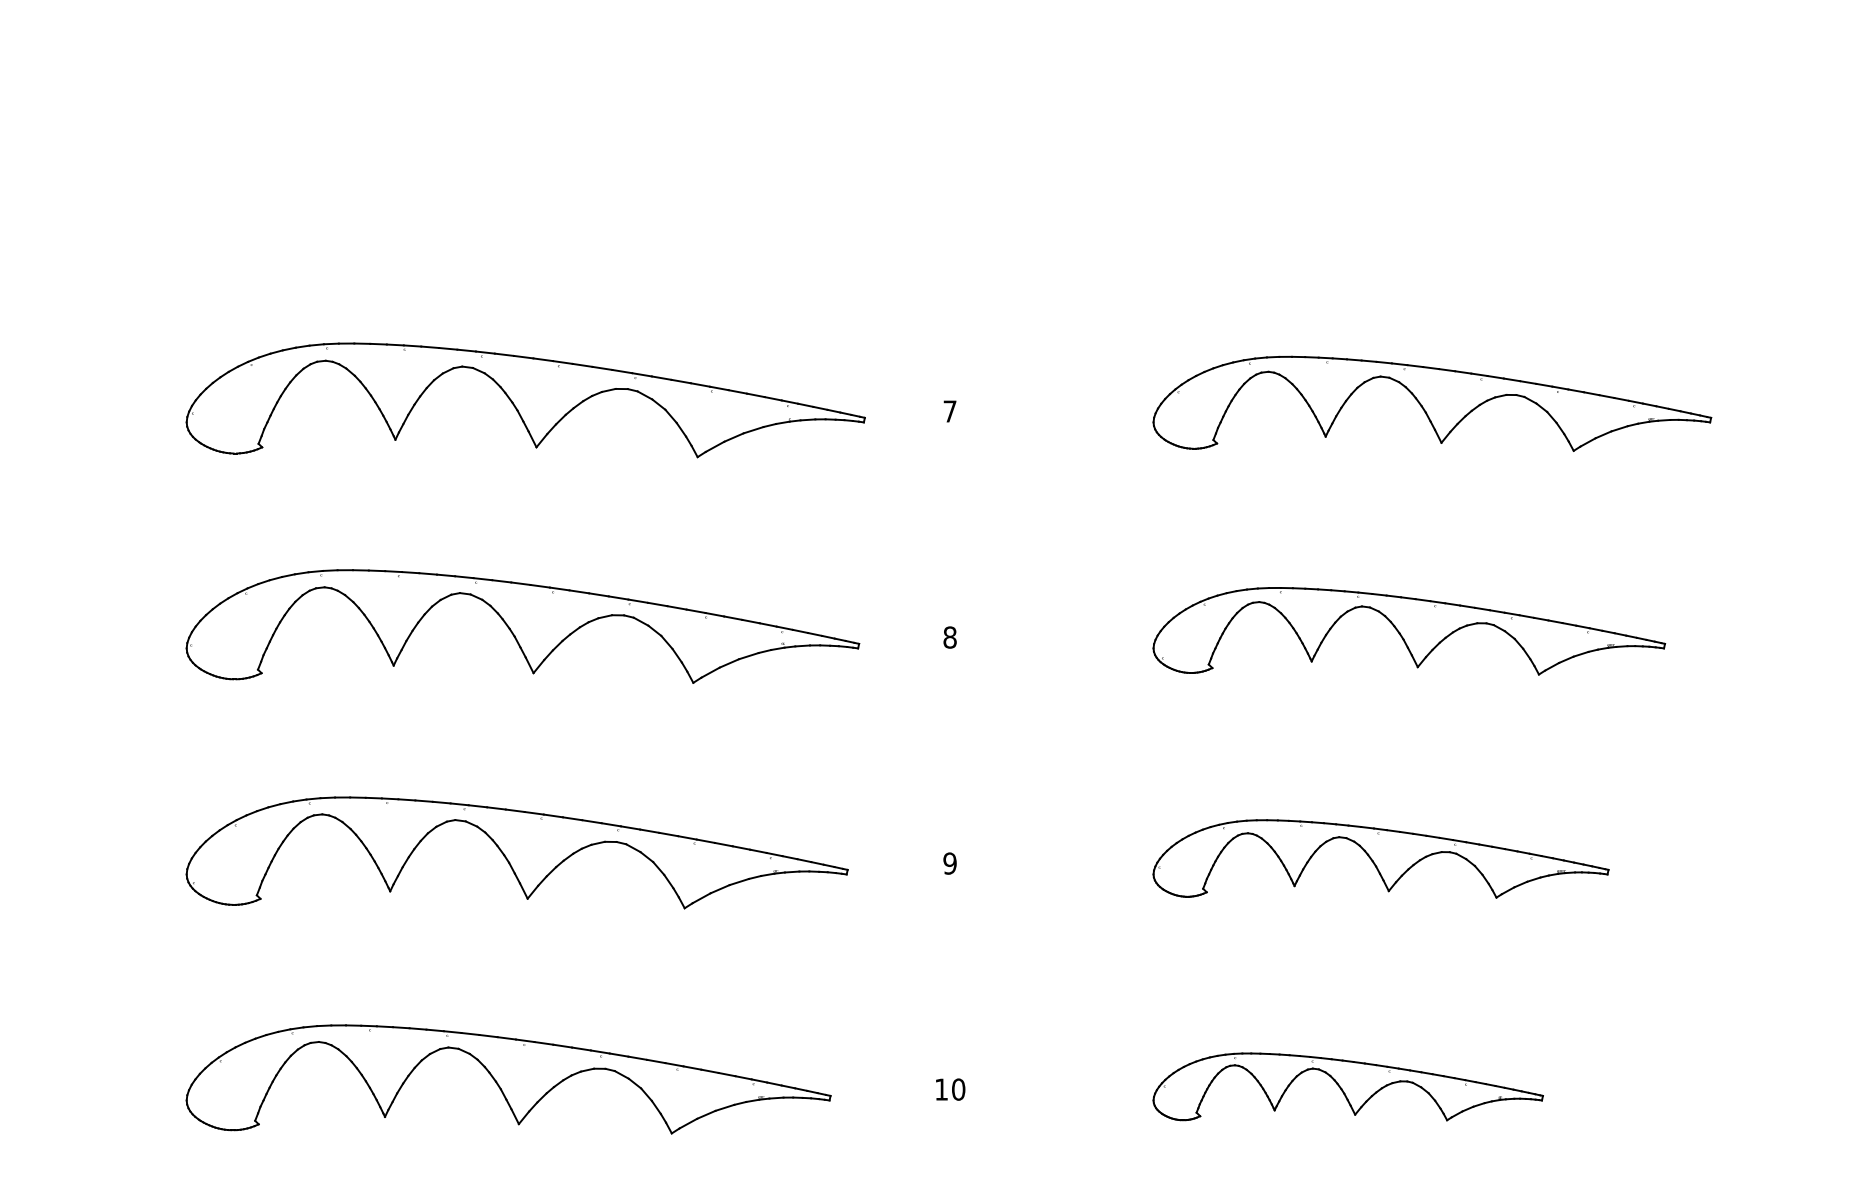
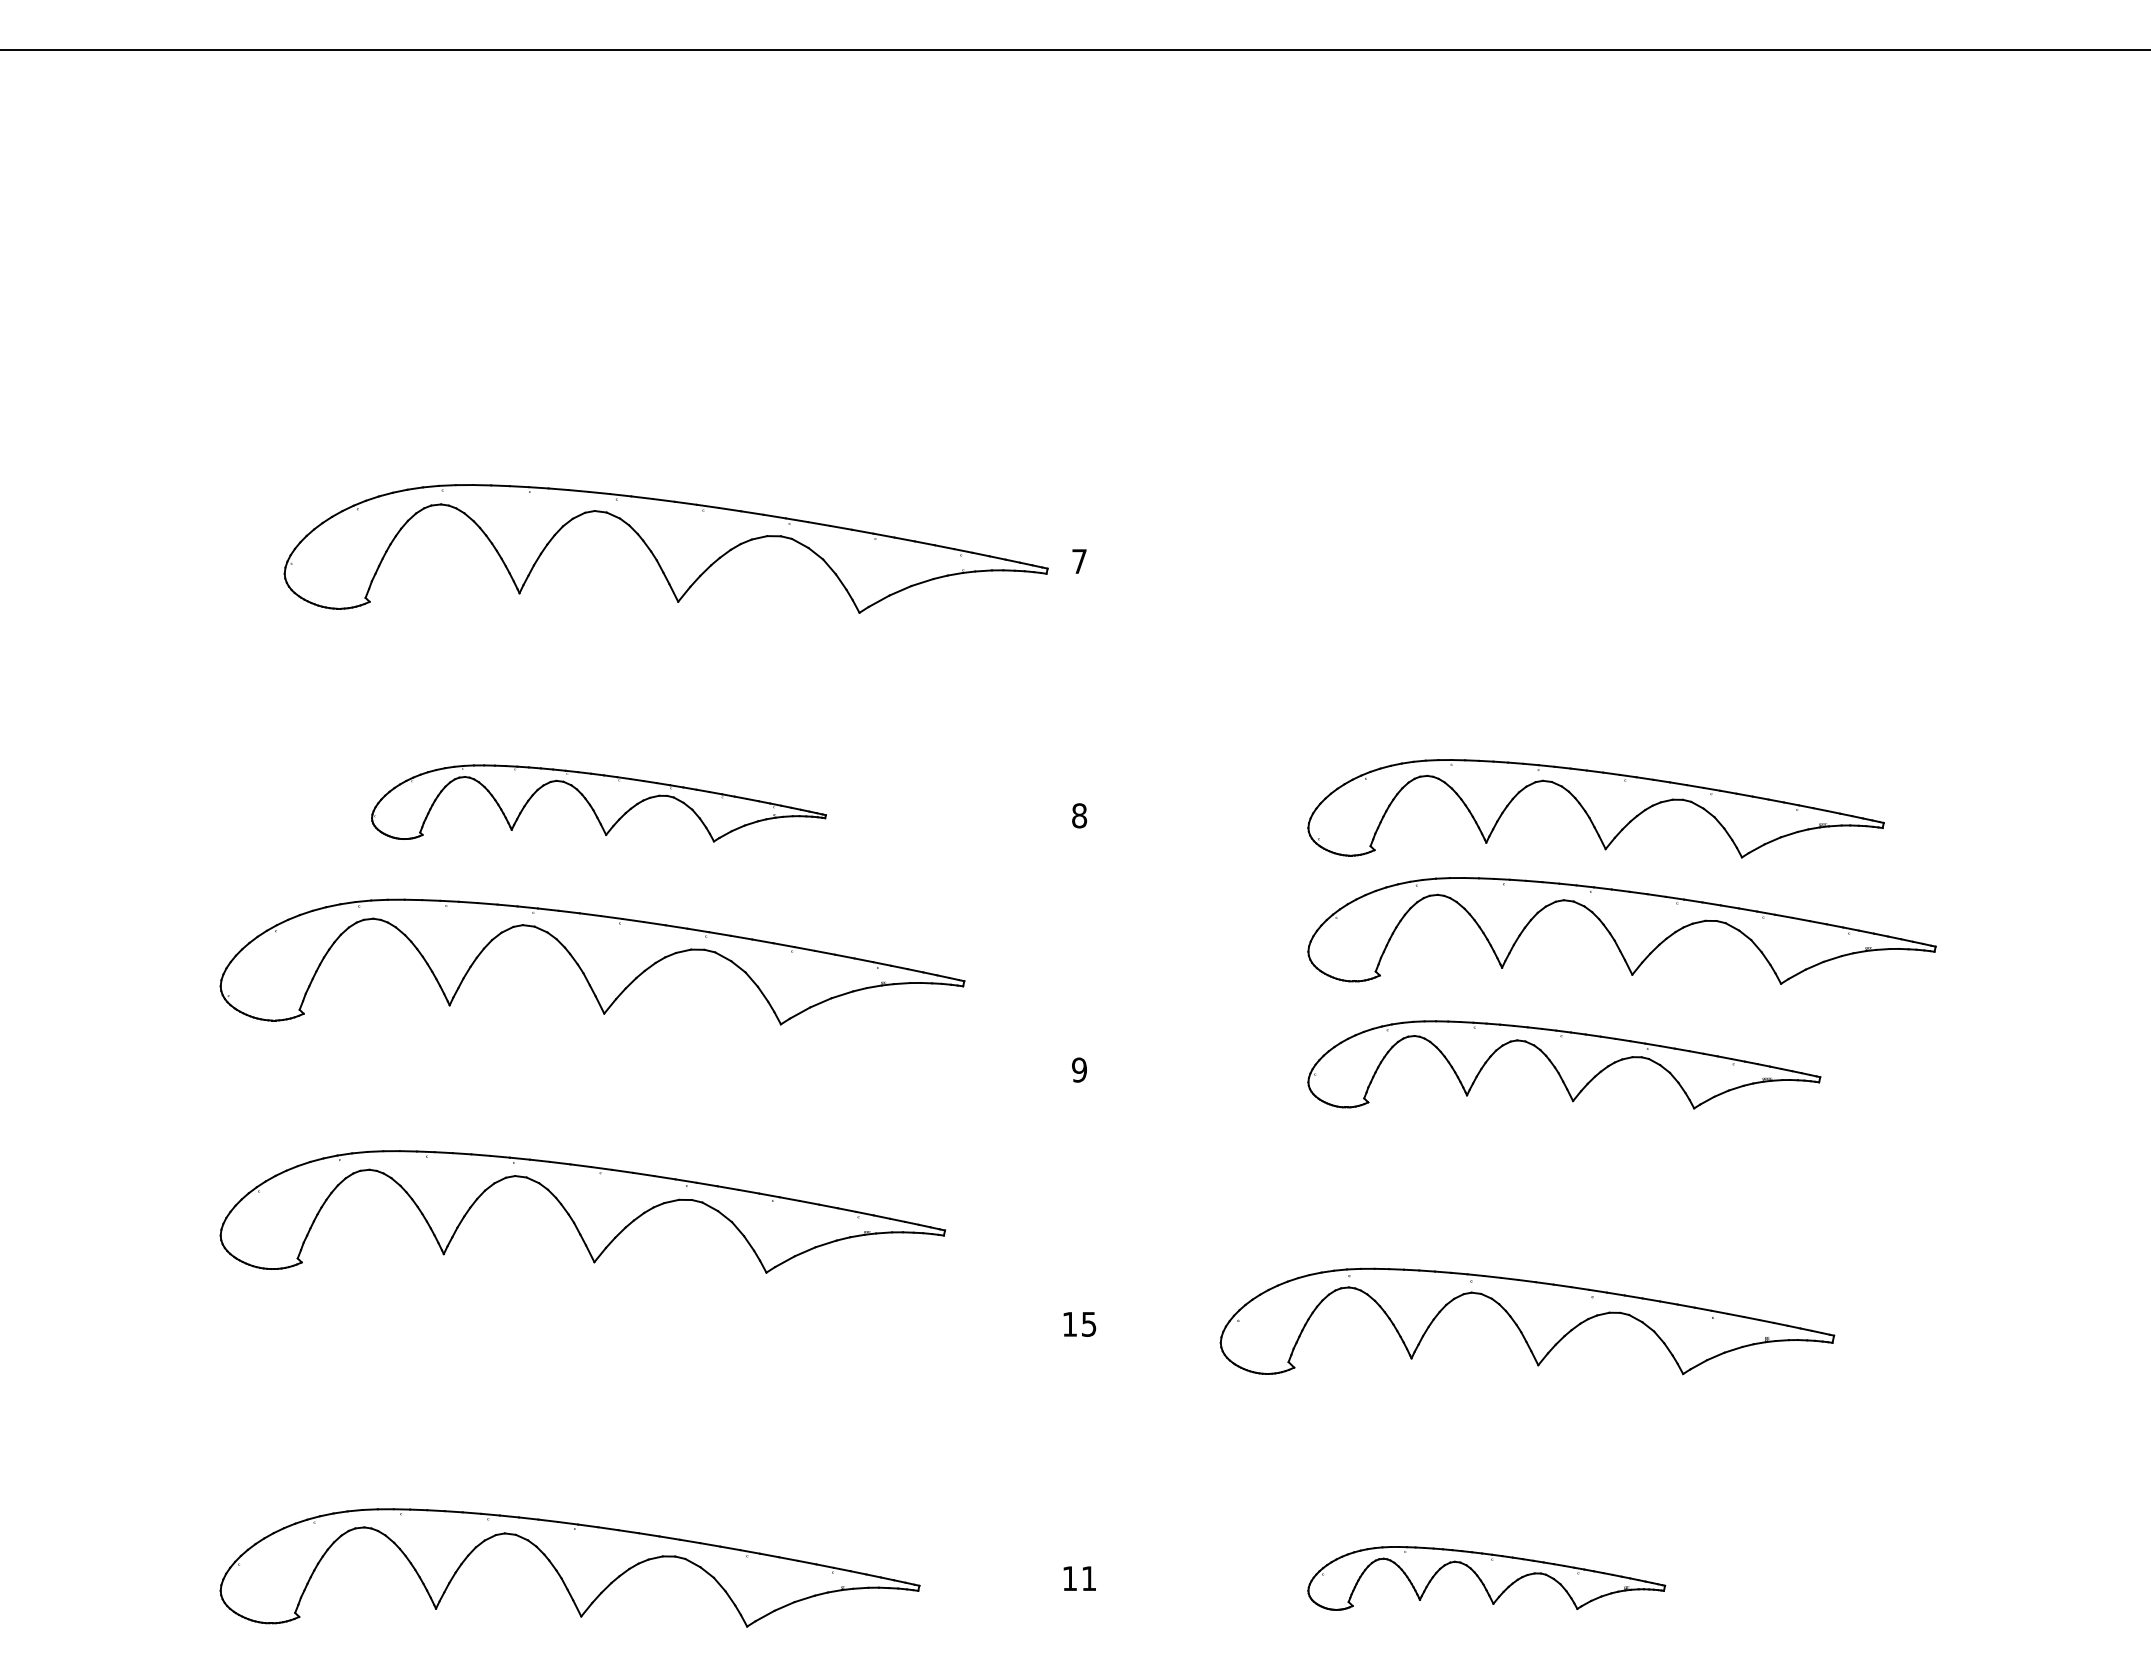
part: (525, 399) -> (665, 548), moved
part: (1431, 403) -> (1621, 930), moved
part: (522, 626) -> (598, 803), size x0.6
part: (517, 852) -> (592, 961), moved
part: (508, 1079) -> (582, 1211), moved
part: (1348, 1086) -> (1527, 1320), size x1.4
text: (958, 1088) -> (1088, 1323), 10 -> 15

